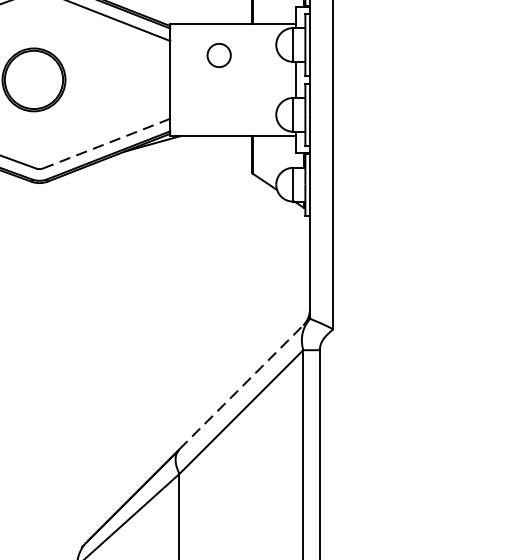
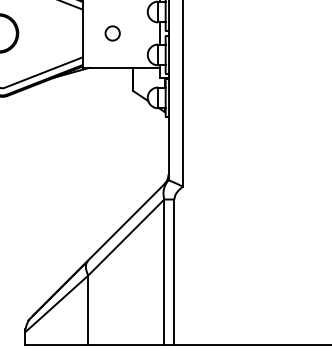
circle: (218, 55) -> (112, 33), moved
line: (106, 143) -> (43, 72), dashed -> solid
line: (244, 384) -> (128, 220), dashed -> solid

